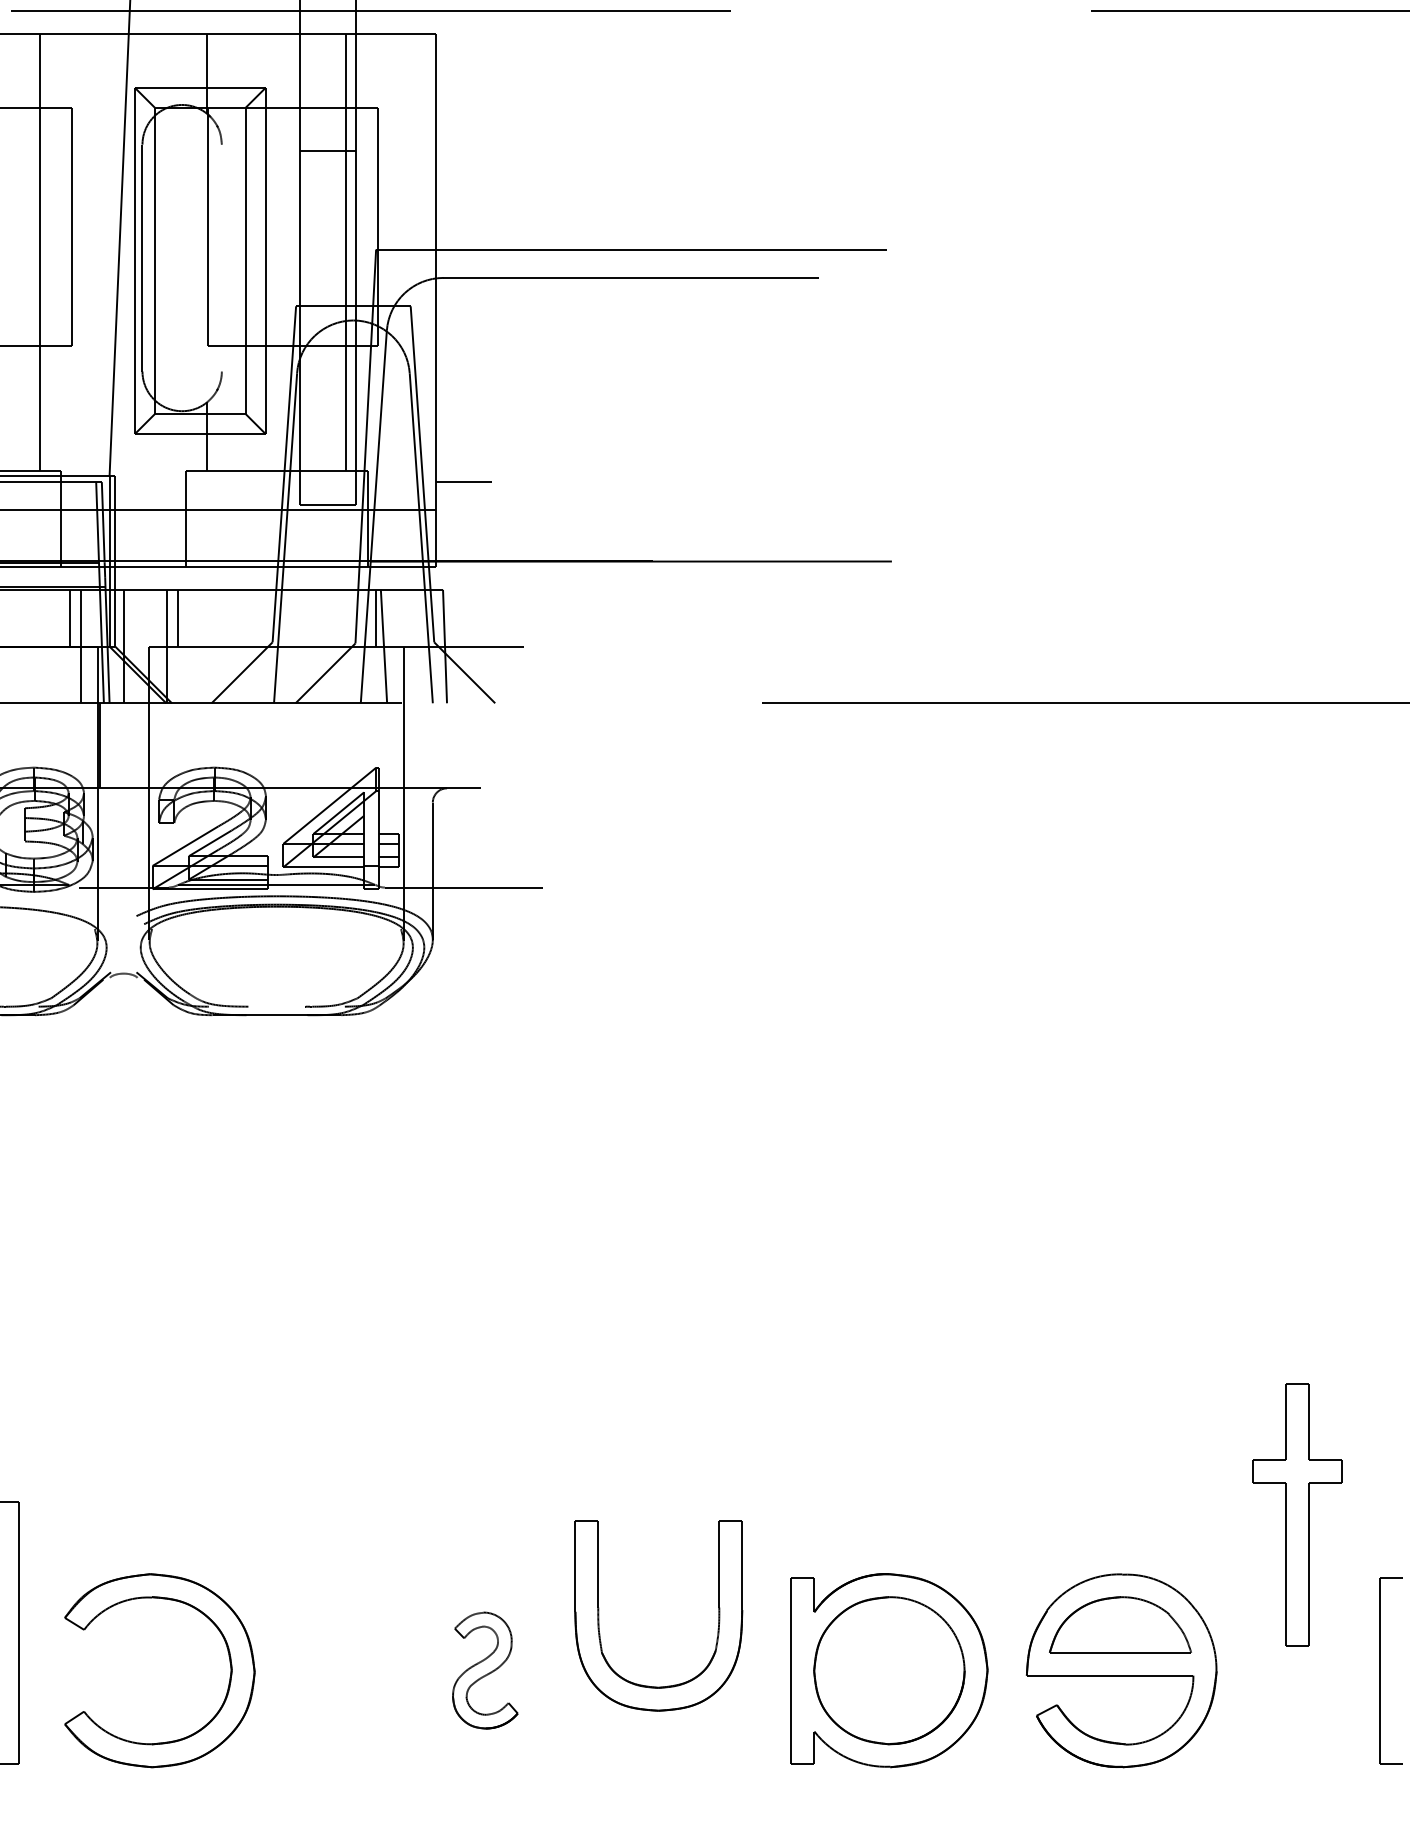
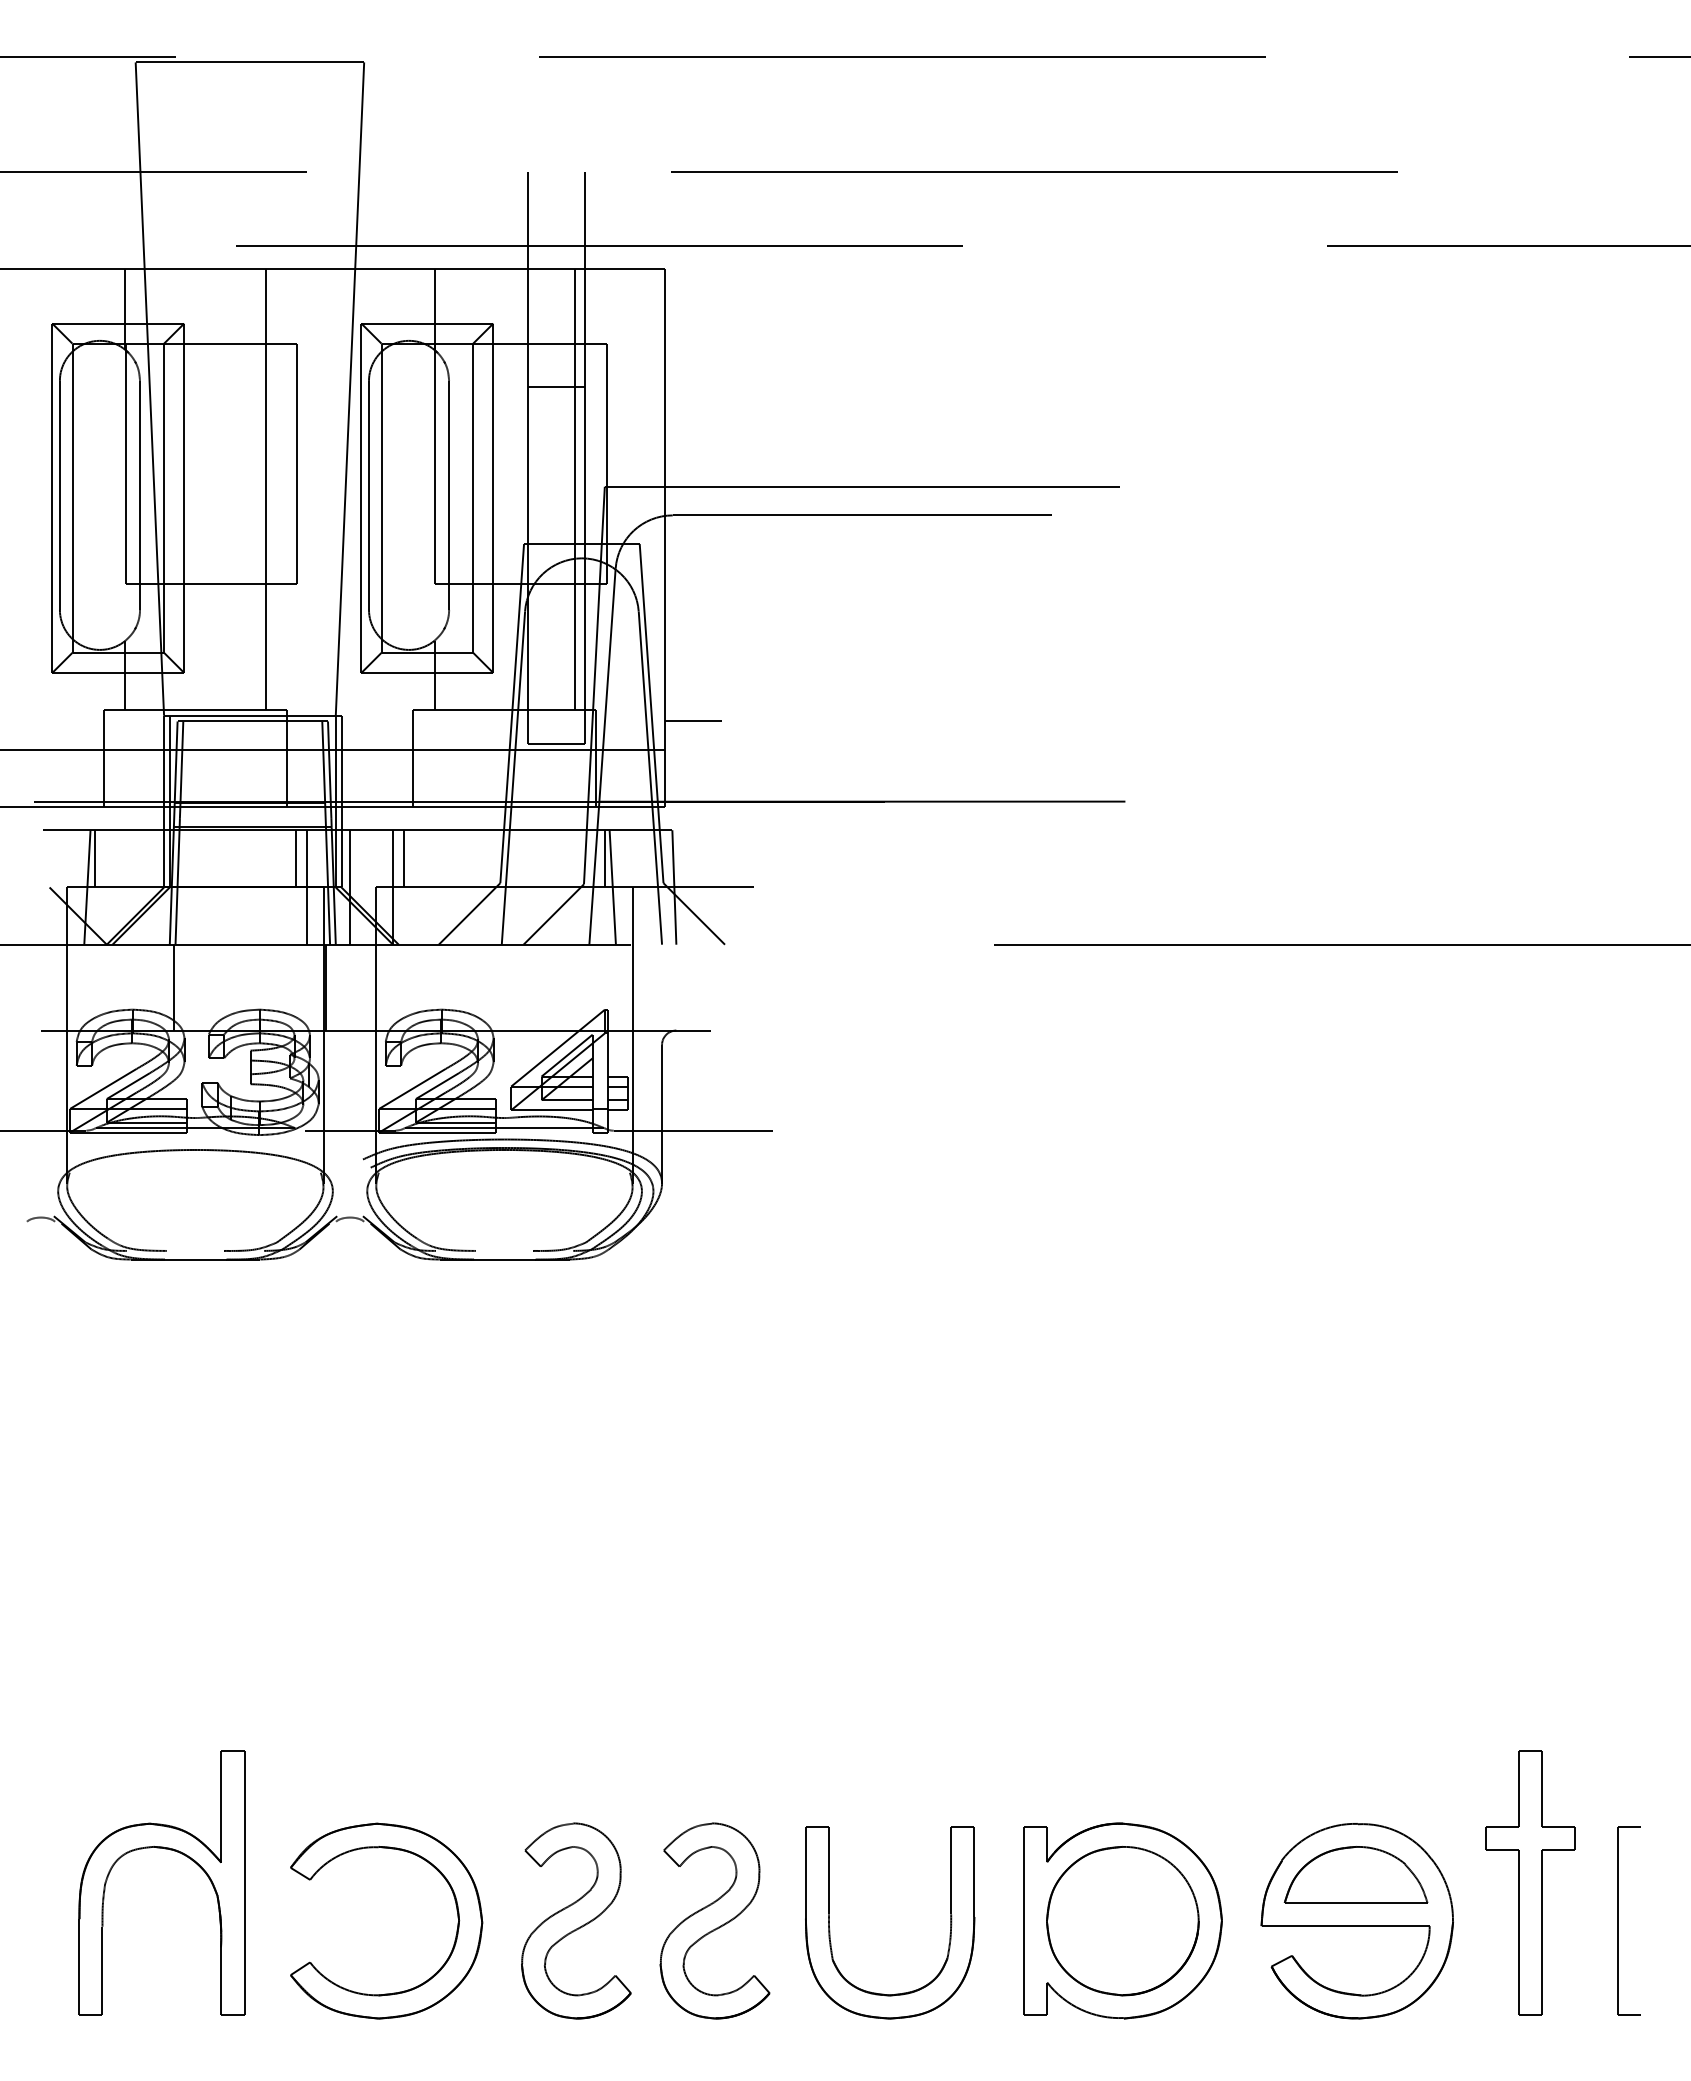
line: (222, 257) -> (449, 494), added
part: (1297, 1514) -> (1530, 1882), moved
part: (718, 1615) -> (950, 1922), moved
part: (348, 1670) -> (576, 1920), added
part: (484, 1670) -> (714, 1920), size x1.67

